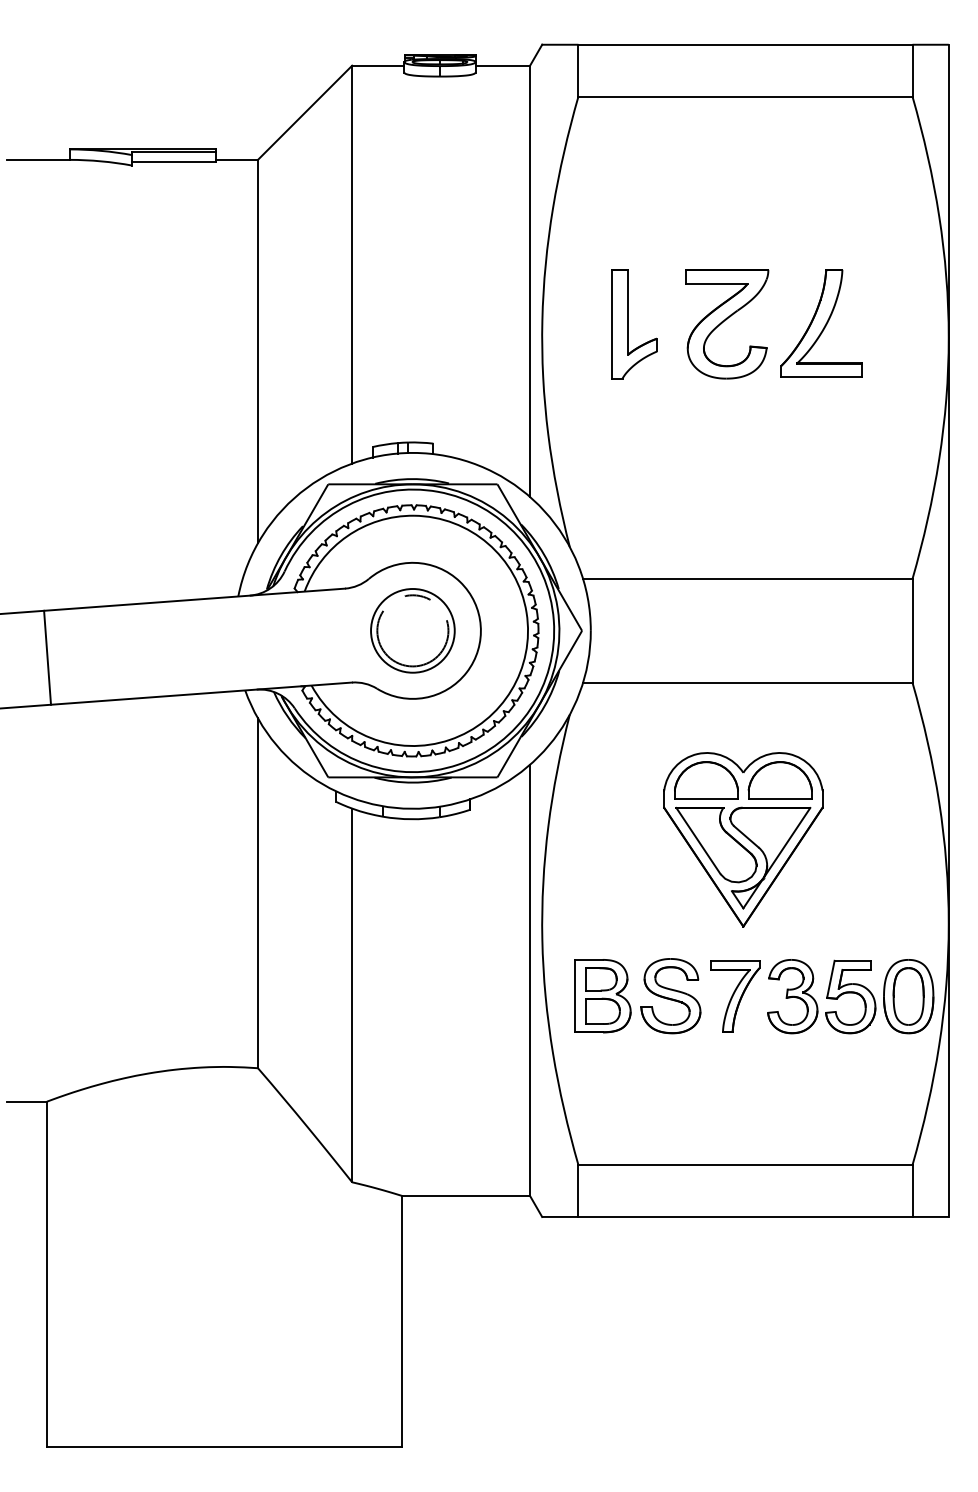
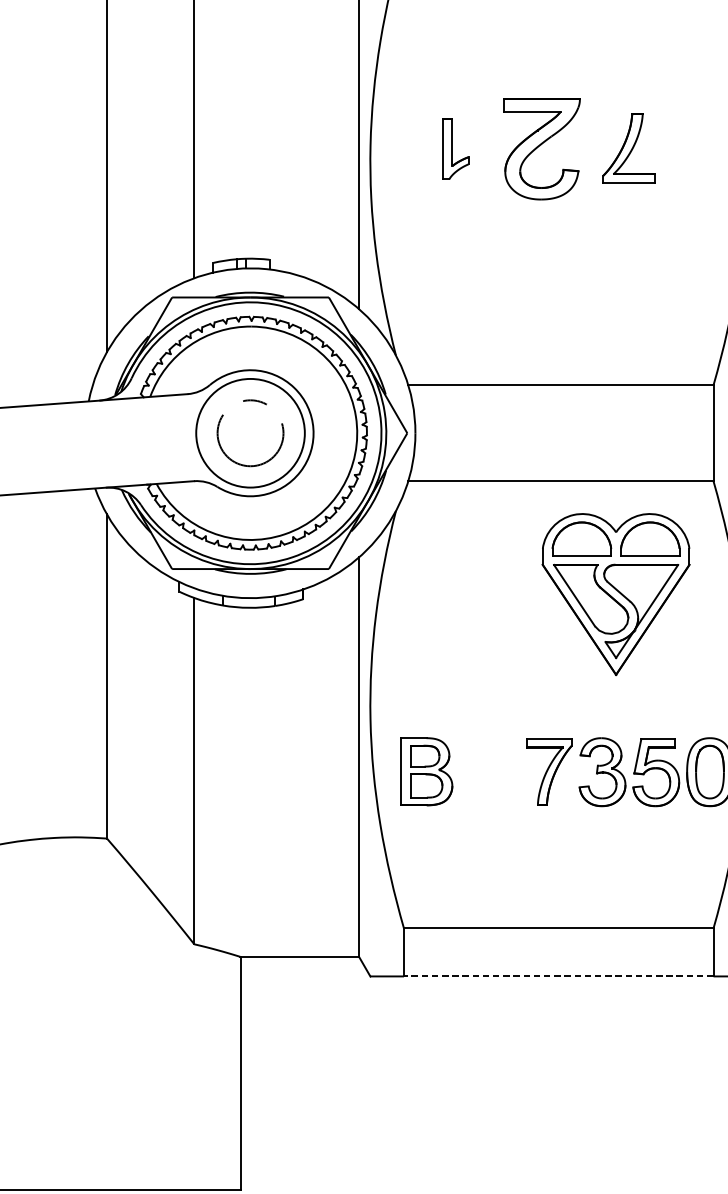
part: (821, 323) -> (629, 148), size x0.7
part: (634, 324) -> (455, 149), size x0.6
circle: (412, 630) -> (250, 432), size x1.4
part: (743, 839) -> (616, 594), moved
part: (670, 996) -> (489, 772), removed
line: (744, 1216) -> (557, 975), solid -> dashed

